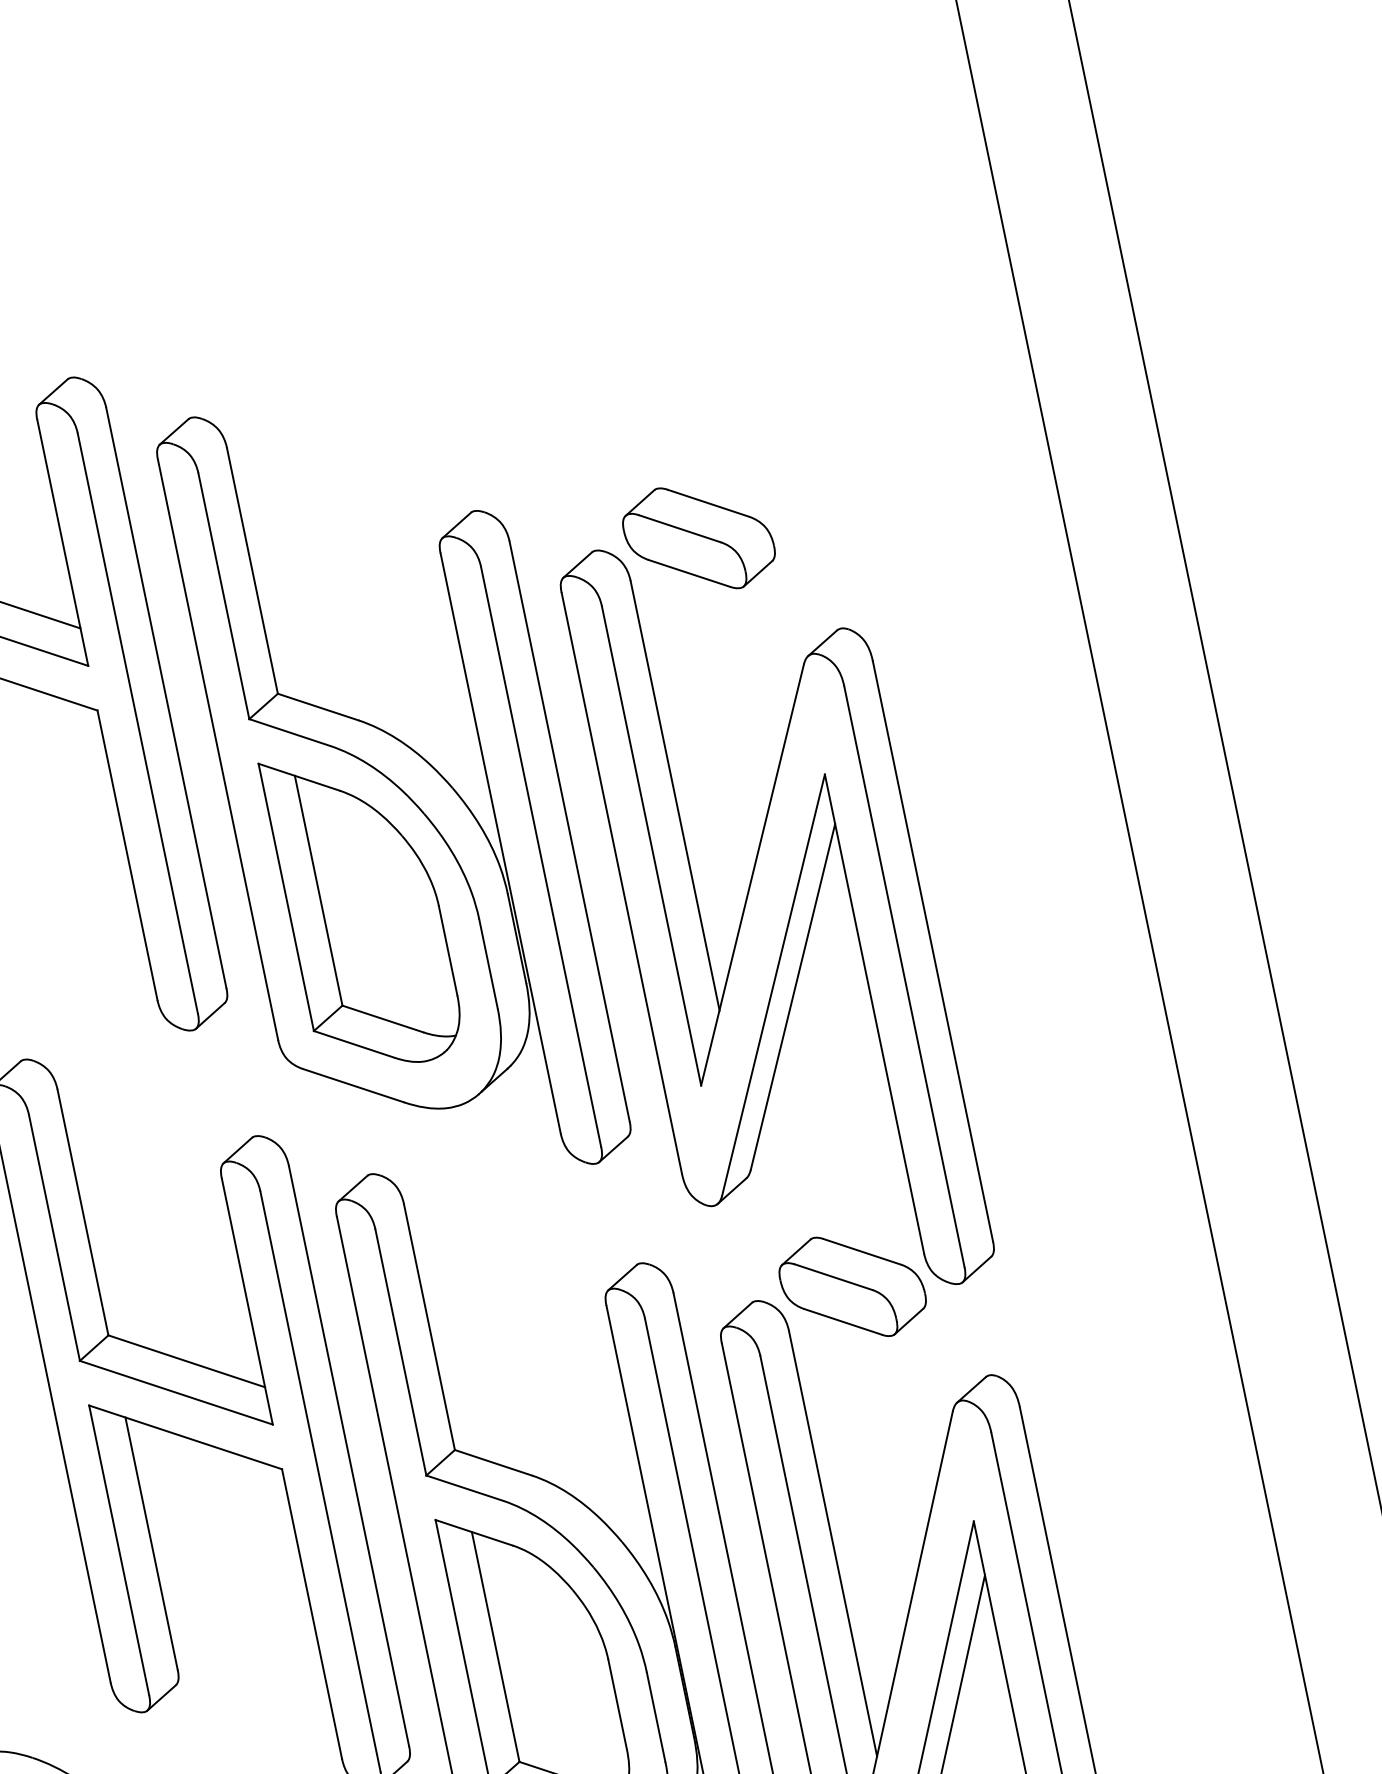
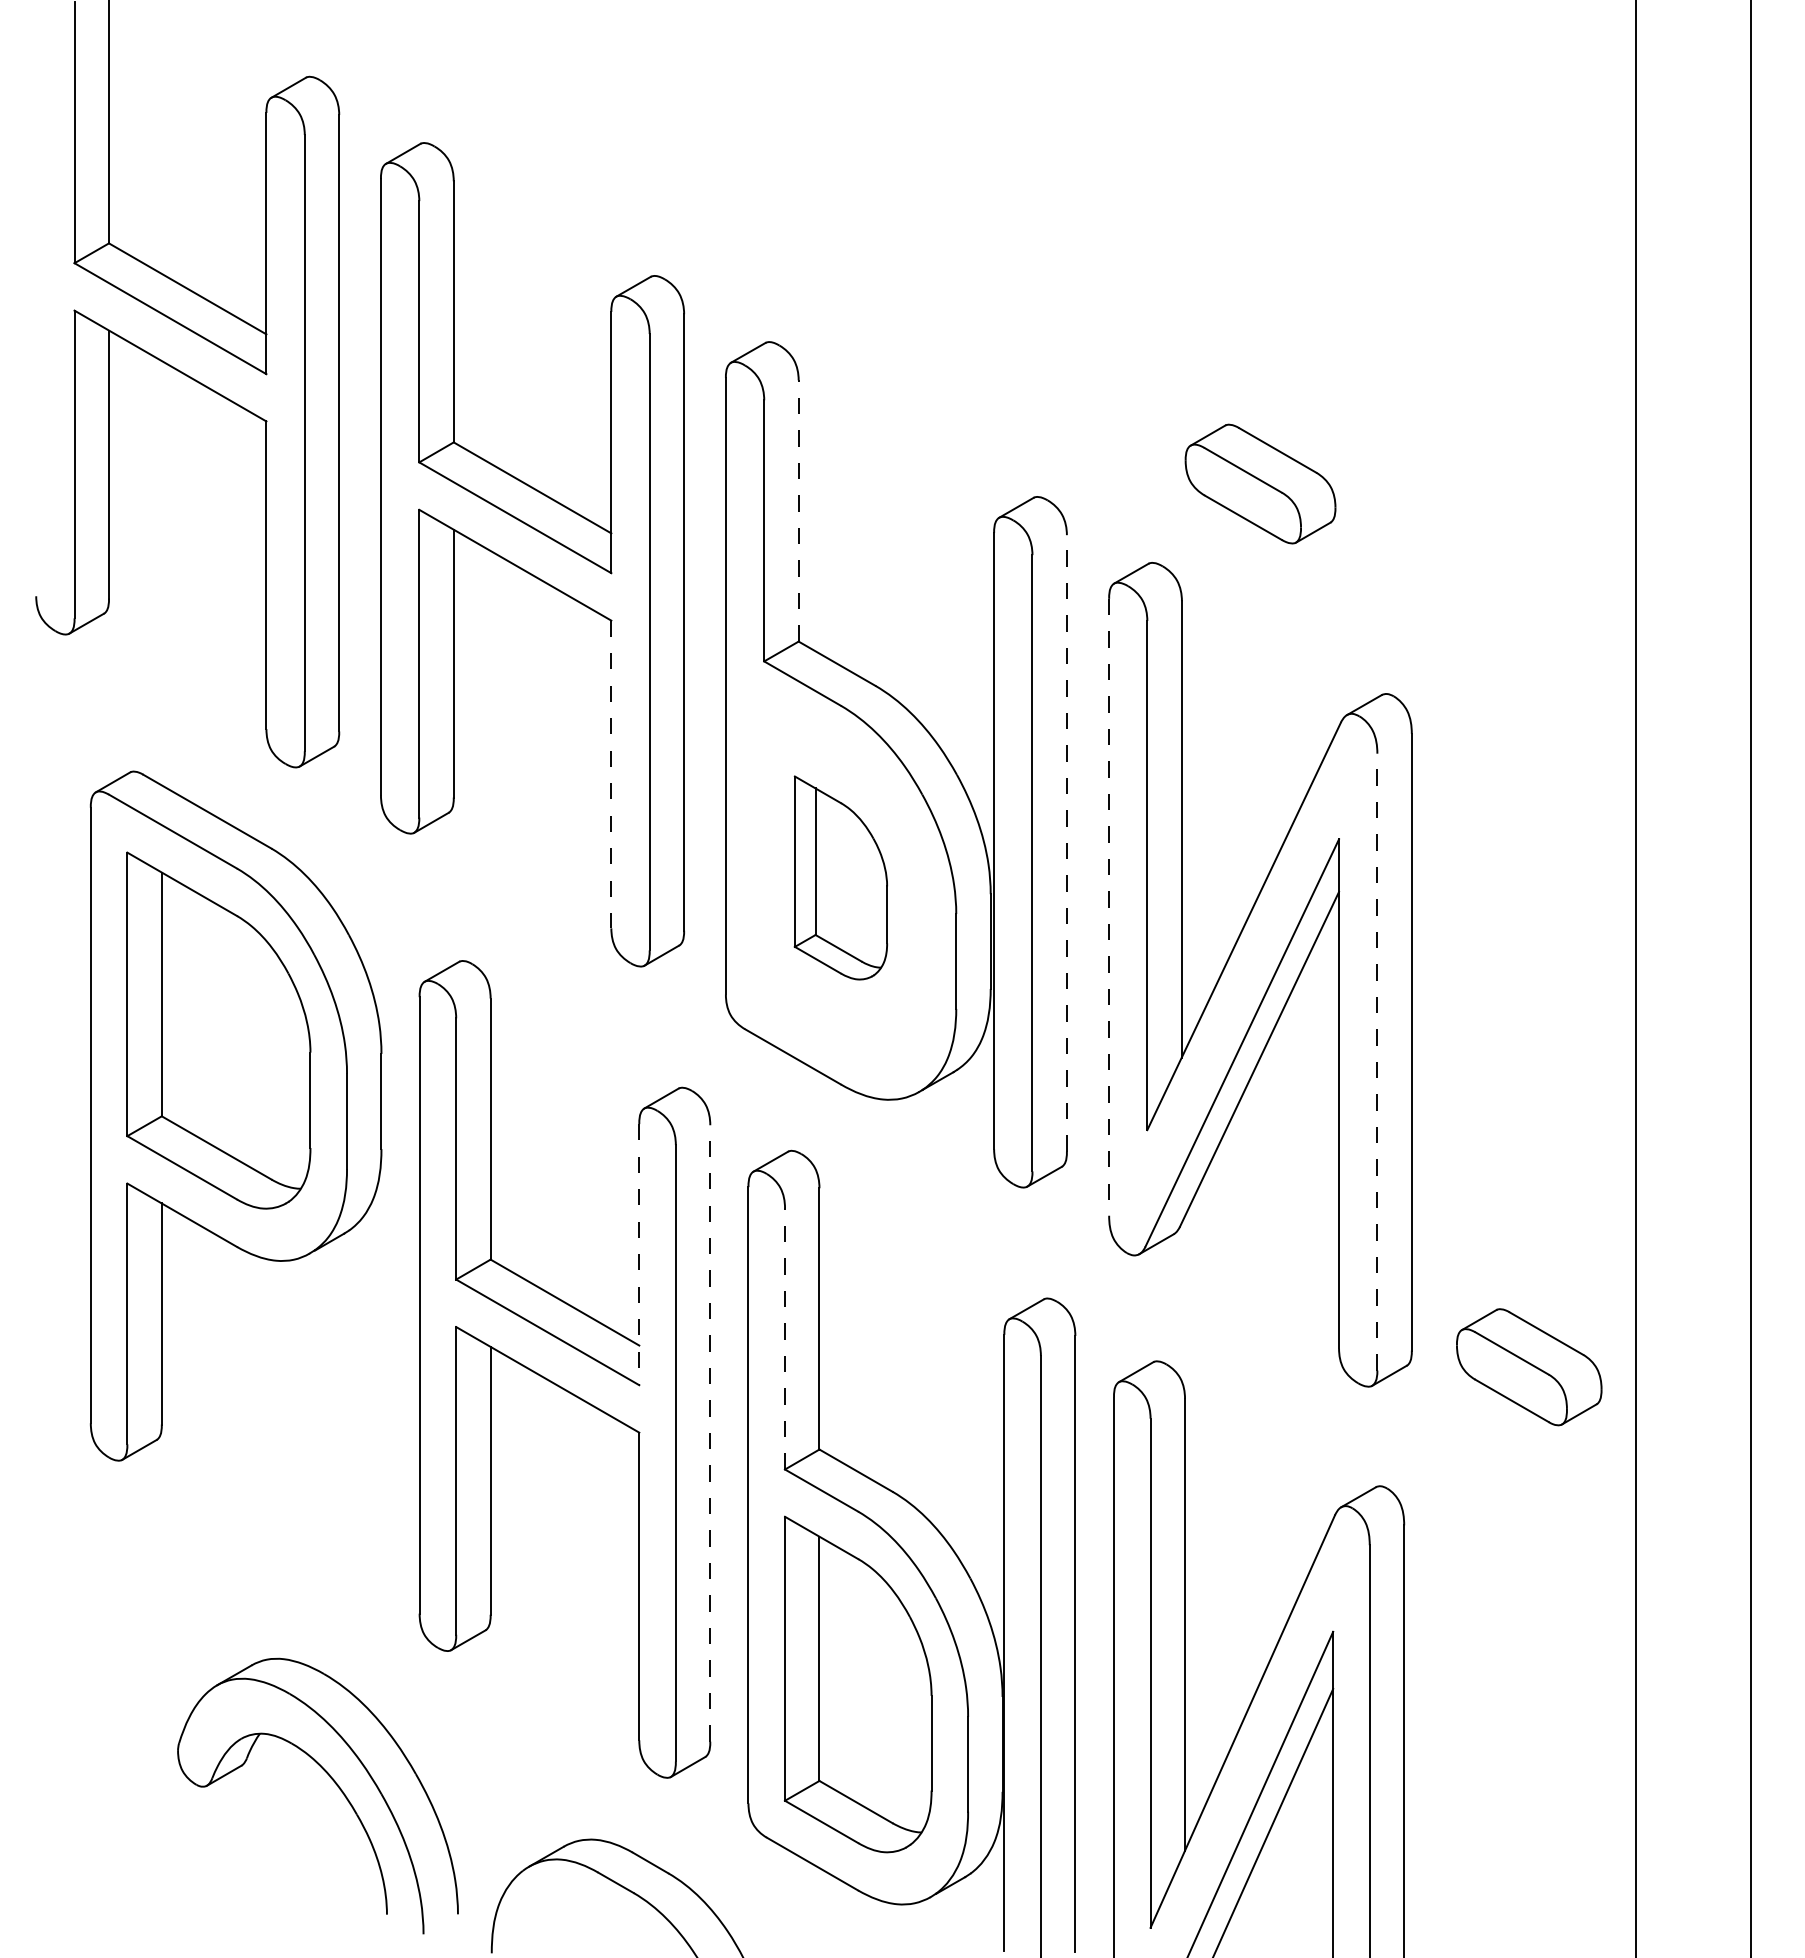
part: (698, 537) -> (1260, 483), moved
line: (252, 570) -> (798, 510), solid -> dashed
line: (569, 830) -> (1066, 842), solid -> dashed
line: (127, 855) -> (611, 774), solid -> dashed
line: (622, 883) -> (1109, 907), solid -> dashed
part: (363, 907) -> (840, 877), size x0.6
line: (904, 976) -> (1377, 1061), solid -> dashed
part: (852, 1287) -> (1529, 1367), moved
line: (247, 1301) -> (639, 1254), solid -> dashed
line: (401, 1352) -> (785, 1338), solid -> dashed
line: (349, 1455) -> (710, 1432), solid -> dashed

